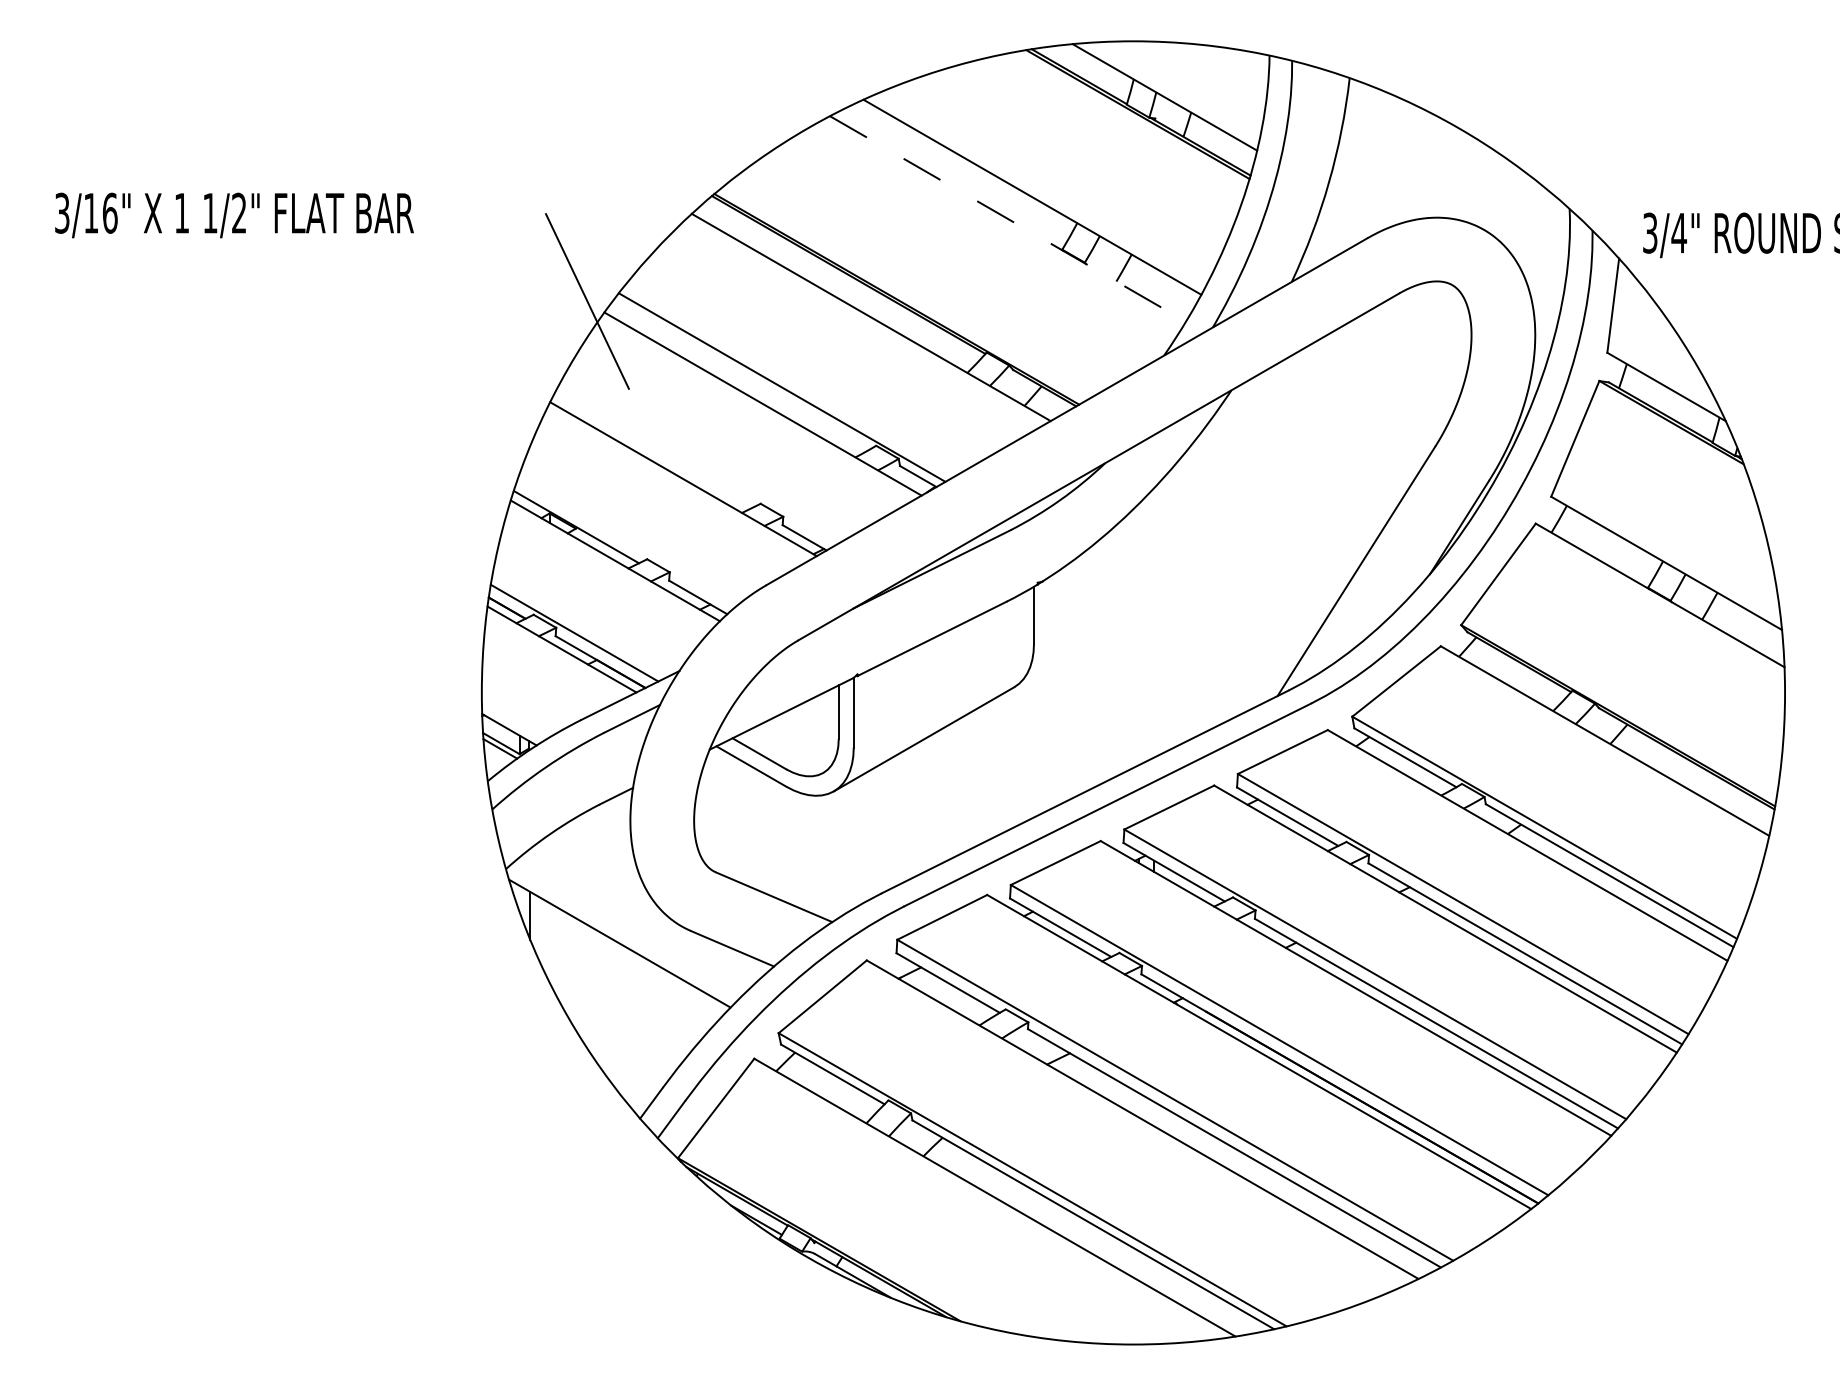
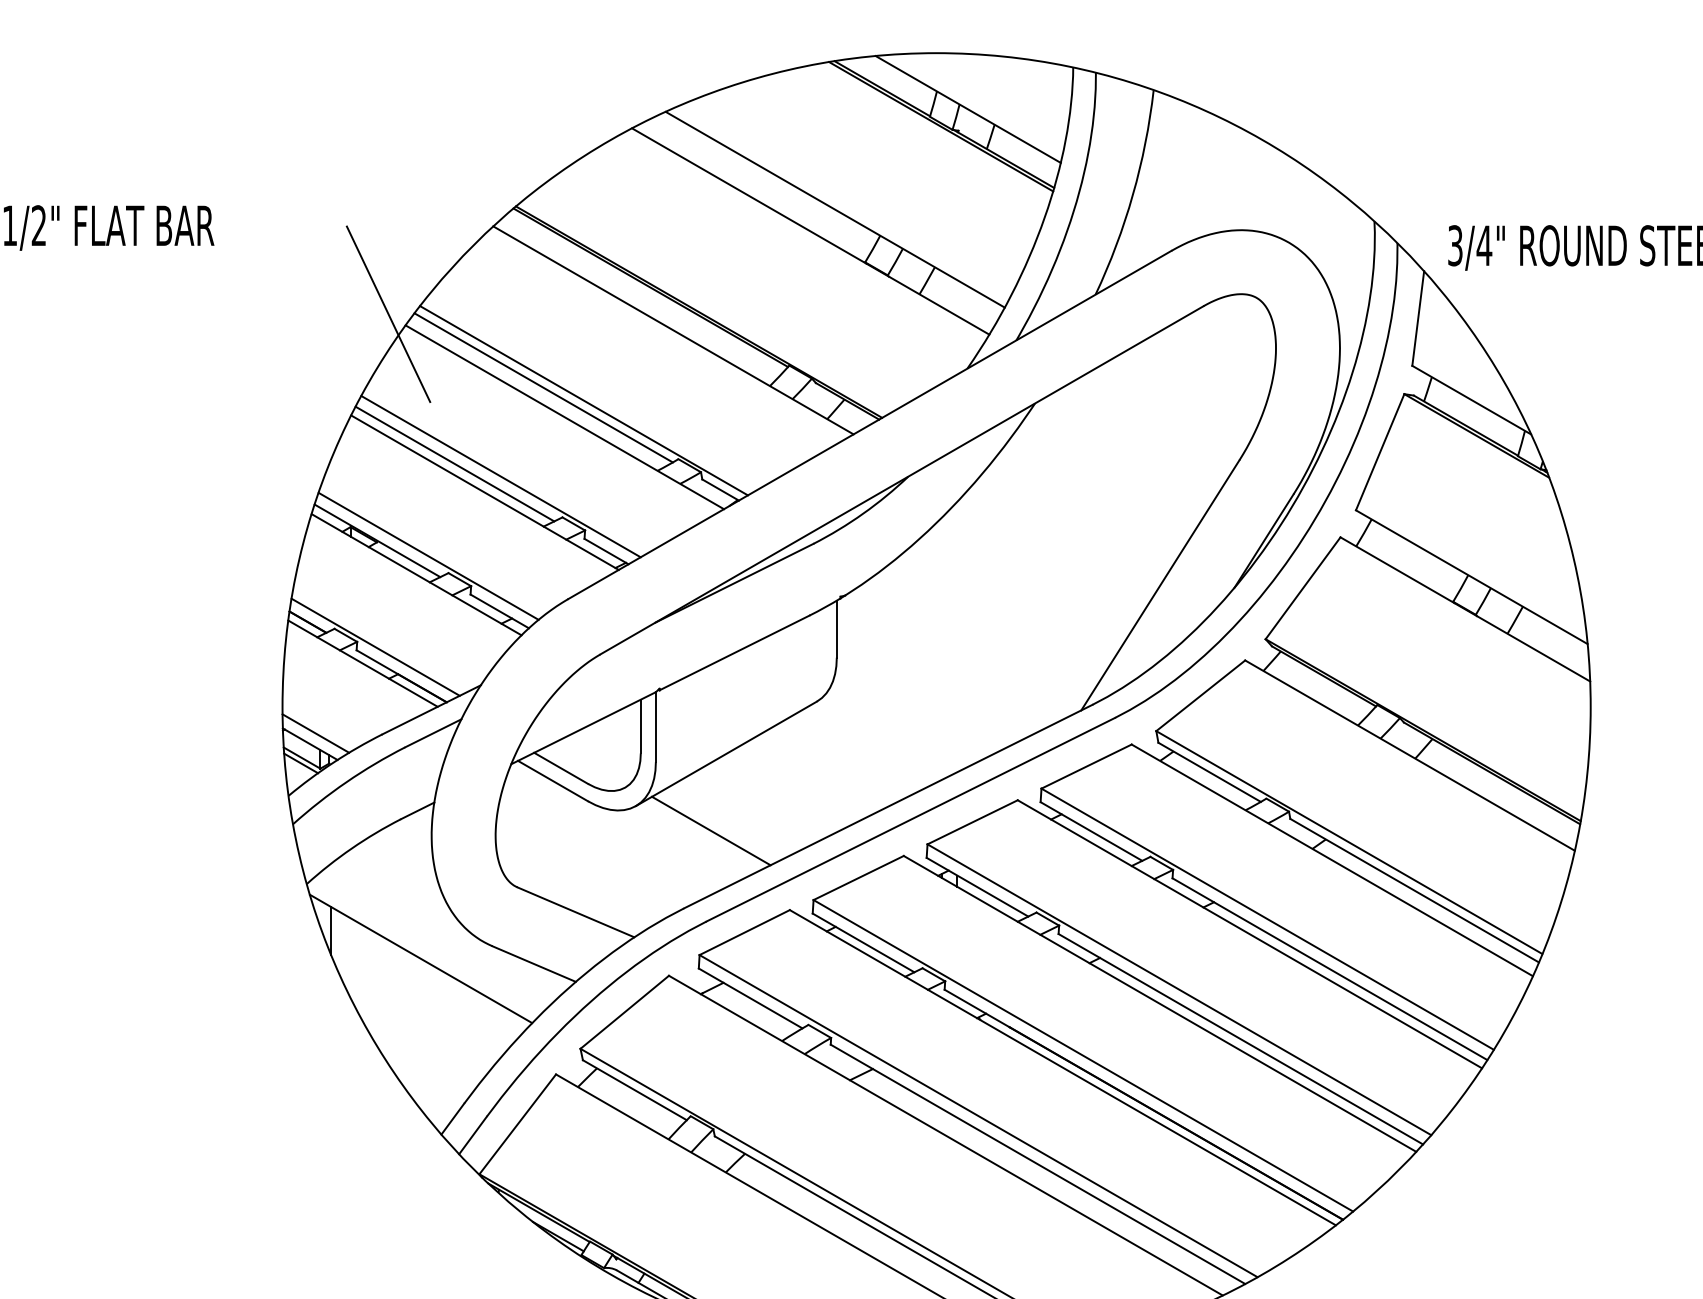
line: (1008, 219) -> (811, 232), dashed -> solid
line: (741, 374) -> (543, 387), added
line: (653, 450) -> (454, 463), added
line: (699, 462) -> (501, 475), added
line: (627, 542) -> (428, 556), added
line: (514, 718) -> (315, 732), added
line: (908, 816) -> (710, 831), added

